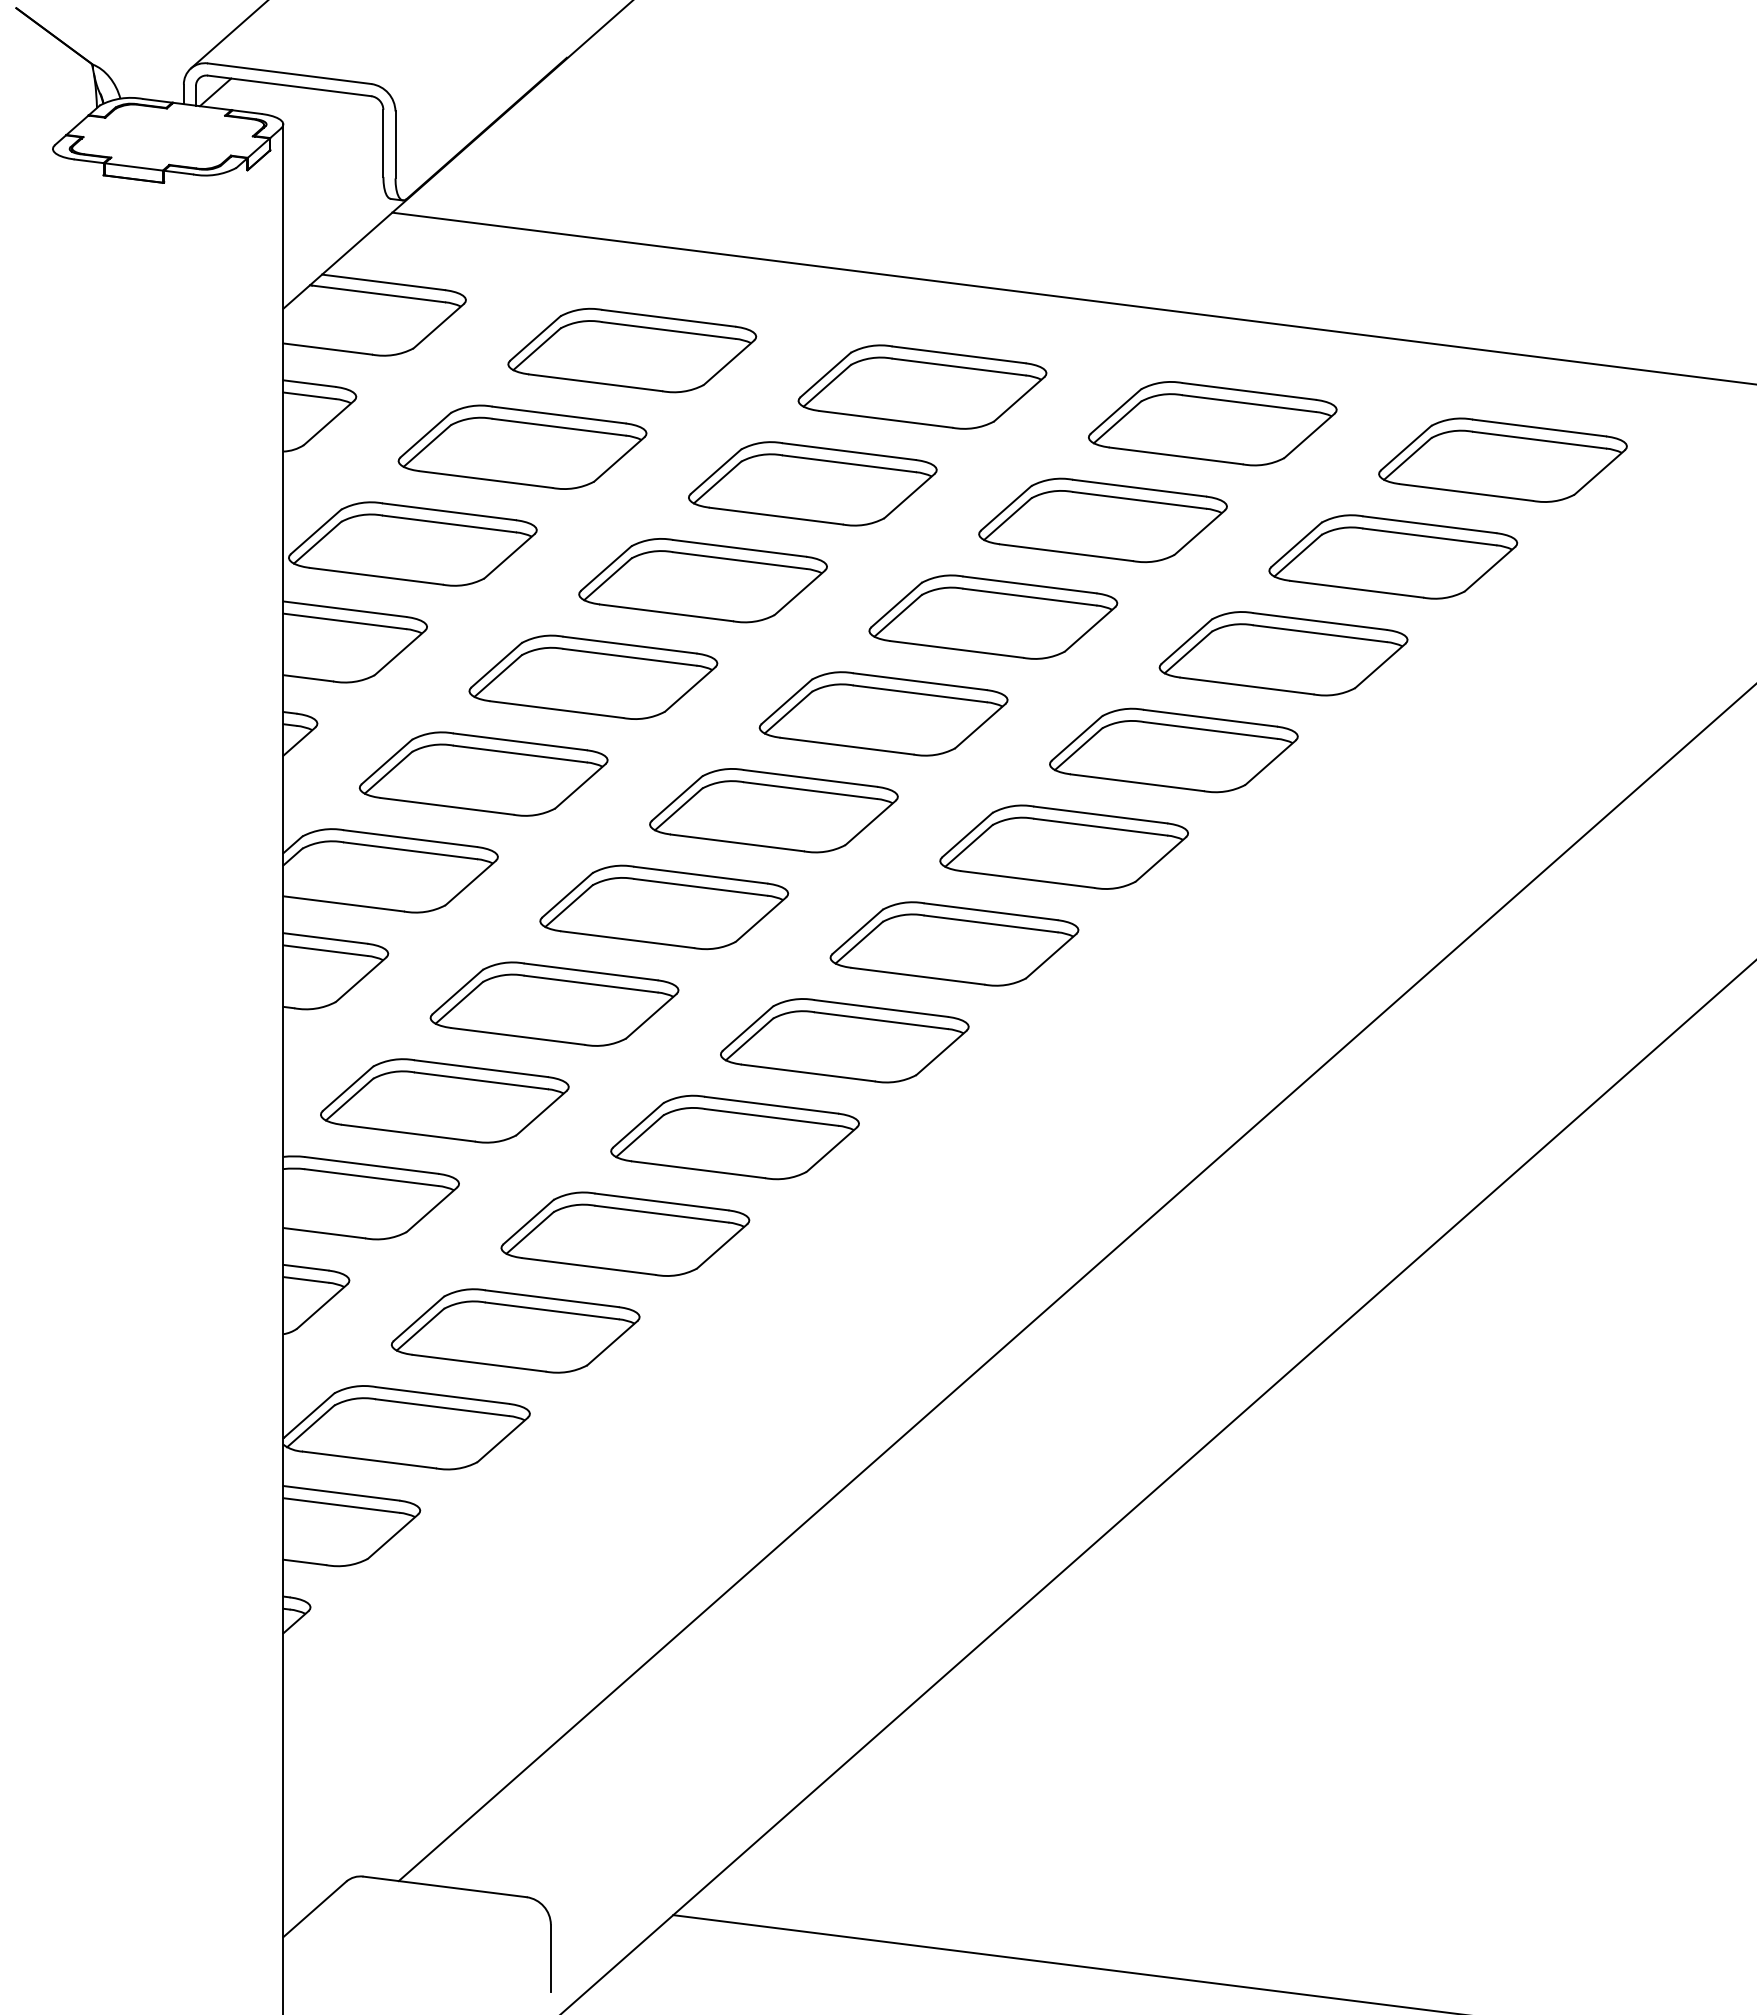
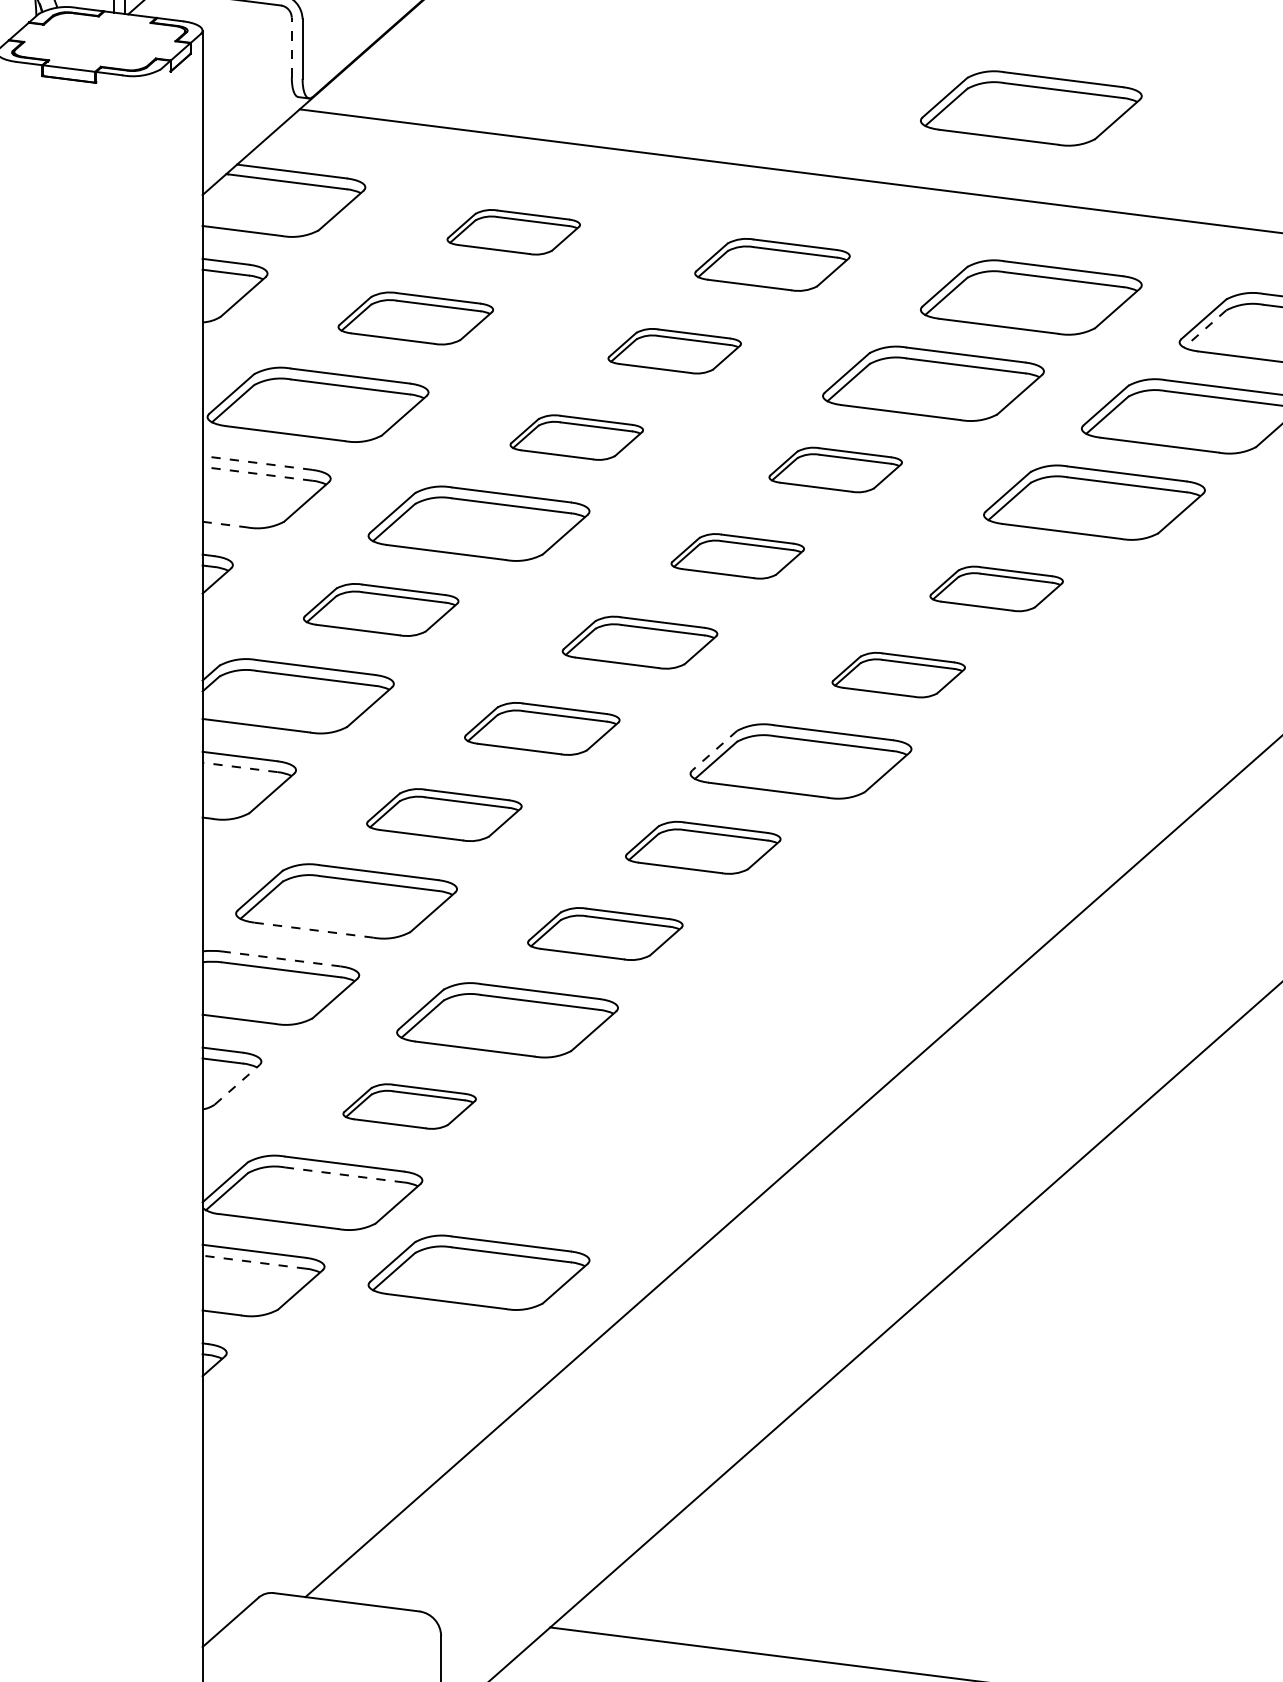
line: (383, 143) -> (291, 47), solid -> dashed
part: (1212, 211) -> (1031, 108), added
part: (632, 350) -> (513, 232), size x0.6
part: (922, 386) -> (772, 264), size x0.7
part: (522, 446) -> (415, 317), size x0.7
line: (1407, 458) -> (1204, 328), solid -> dashed
part: (812, 483) -> (674, 350), size x0.6
part: (702, 580) -> (576, 437), size x0.6
line: (344, 609) -> (257, 463), solid -> dashed
part: (993, 616) -> (835, 469), size x0.6
line: (344, 621) -> (257, 473), solid -> dashed
line: (308, 678) -> (224, 524), solid -> dashed
part: (883, 713) -> (737, 555), size x0.6
part: (1173, 750) -> (996, 588), size x0.6
part: (483, 773) -> (381, 609), size x0.7
part: (773, 810) -> (639, 642), size x0.7
part: (1063, 846) -> (898, 674), size x0.6
part: (664, 907) -> (542, 728), size x0.7
line: (857, 931) -> (714, 750), solid -> dashed
line: (324, 950) -> (239, 767), solid -> dashed
part: (554, 1003) -> (444, 814), size x0.7
part: (844, 1040) -> (702, 847), size x0.7
line: (408, 1133) -> (314, 930), solid -> dashed
part: (734, 1137) -> (604, 934), size x0.7
line: (371, 1165) -> (281, 959), solid -> dashed
line: (322, 1306) -> (237, 1084), solid -> dashed
part: (515, 1330) -> (409, 1106), size x0.6
line: (442, 1407) -> (344, 1174), solid -> dashed
line: (340, 1505) -> (253, 1262), solid -> dashed
part: (593, 1516) -> (479, 1271), added

